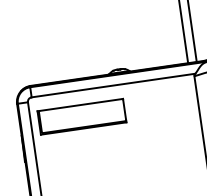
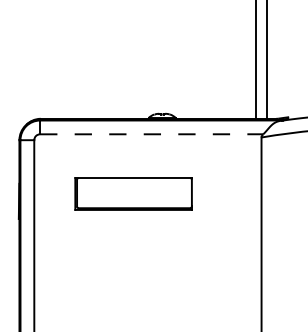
line: (113, 85) -> (151, 134), solid -> dashed
part: (81, 116) -> (133, 193), moved

